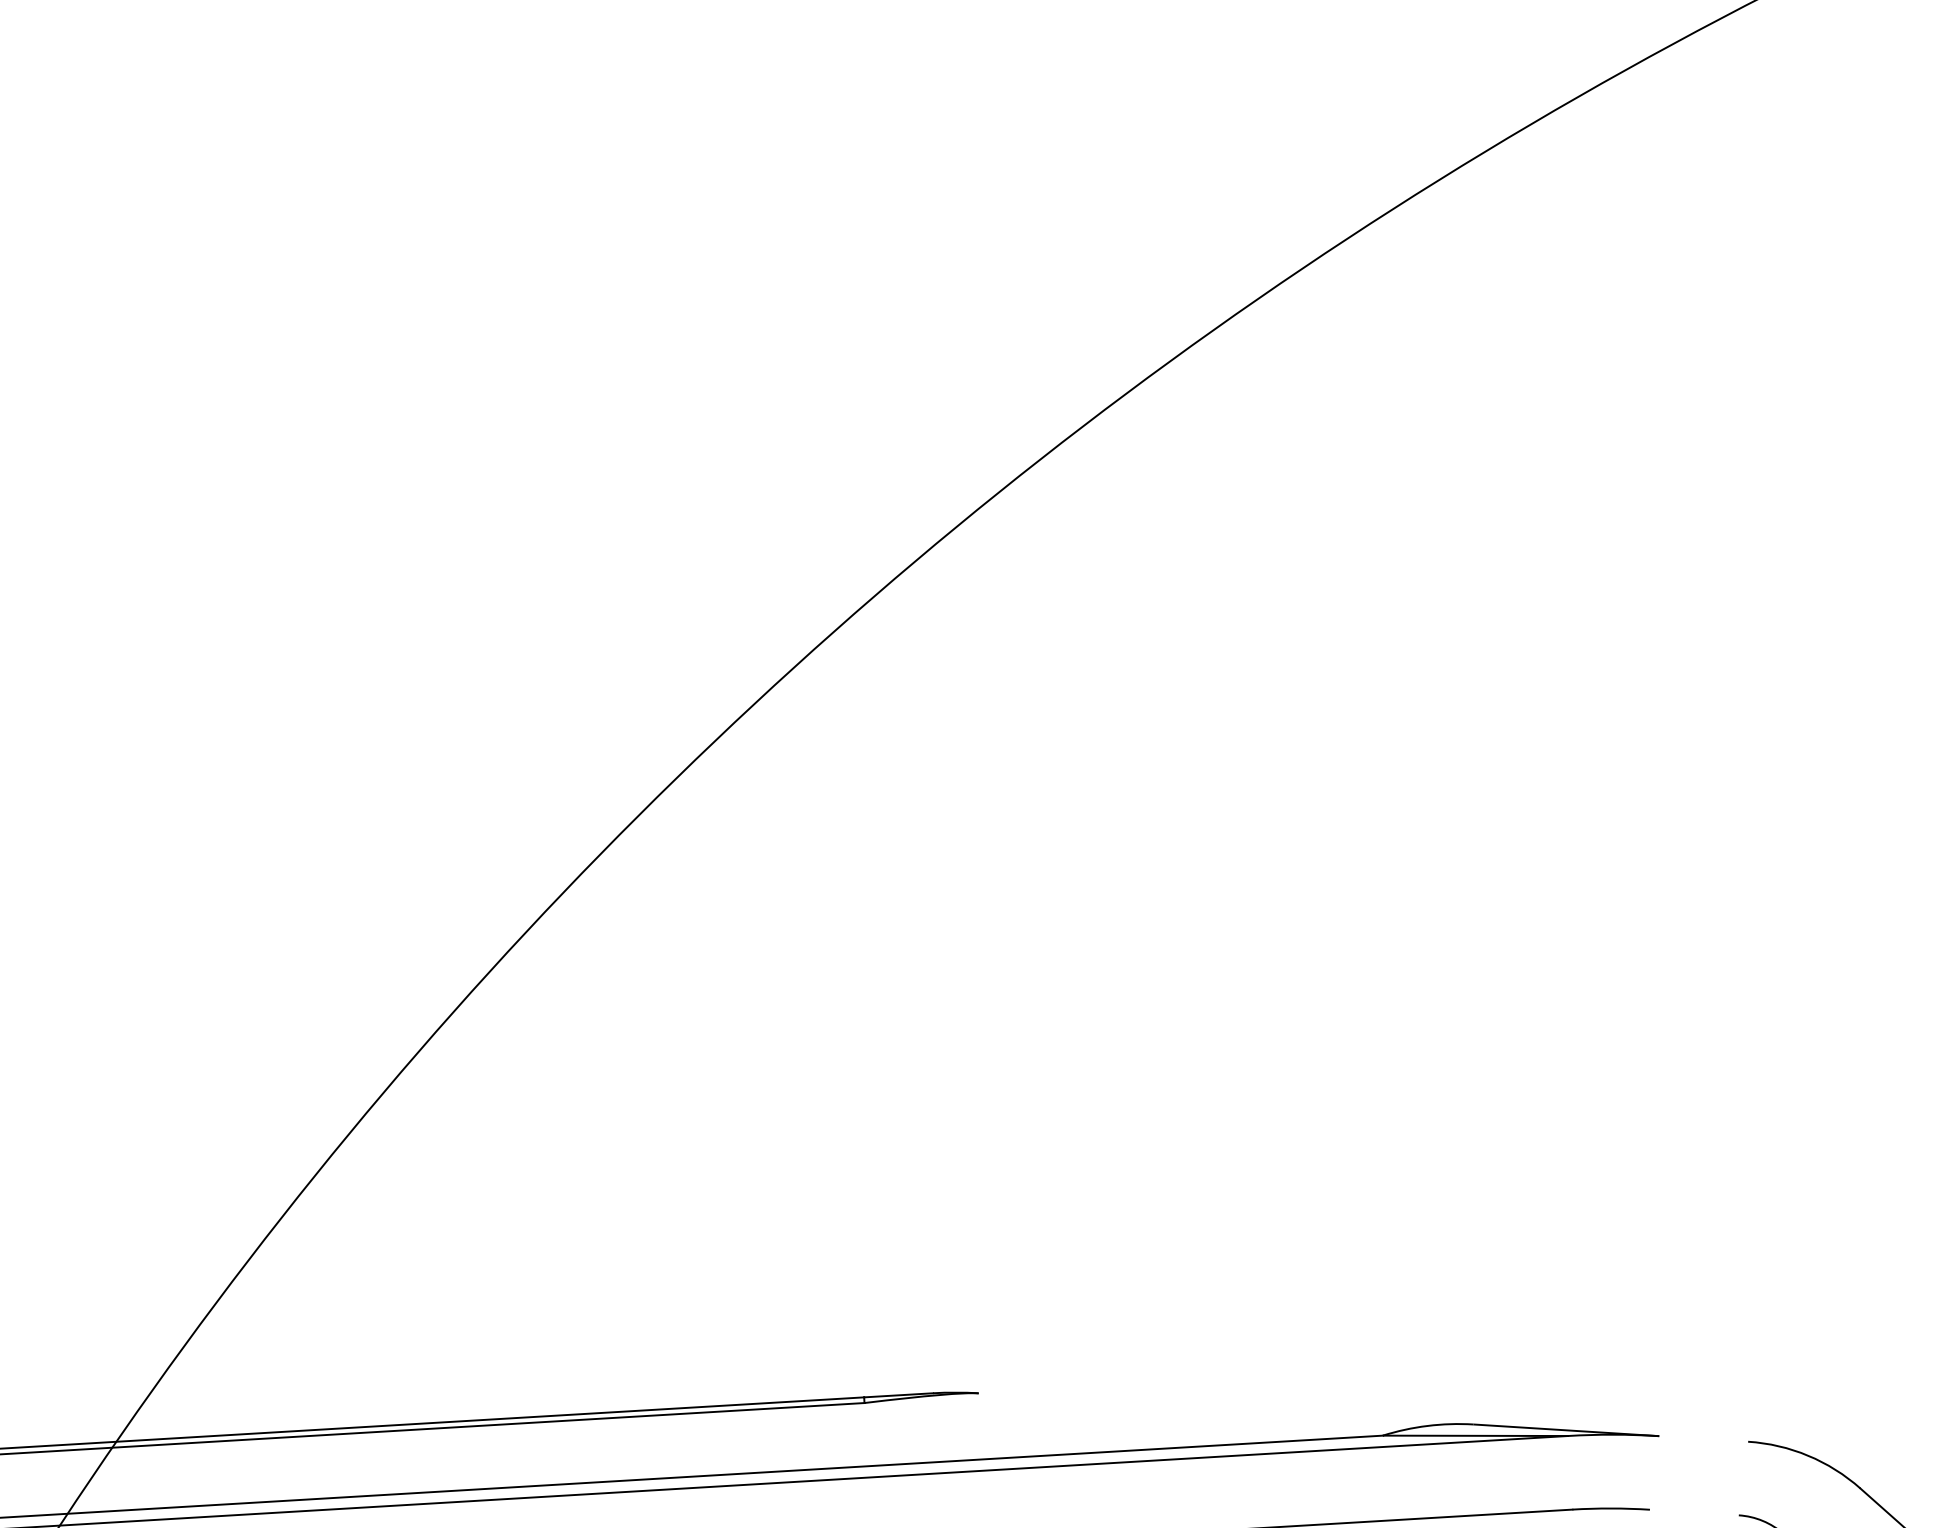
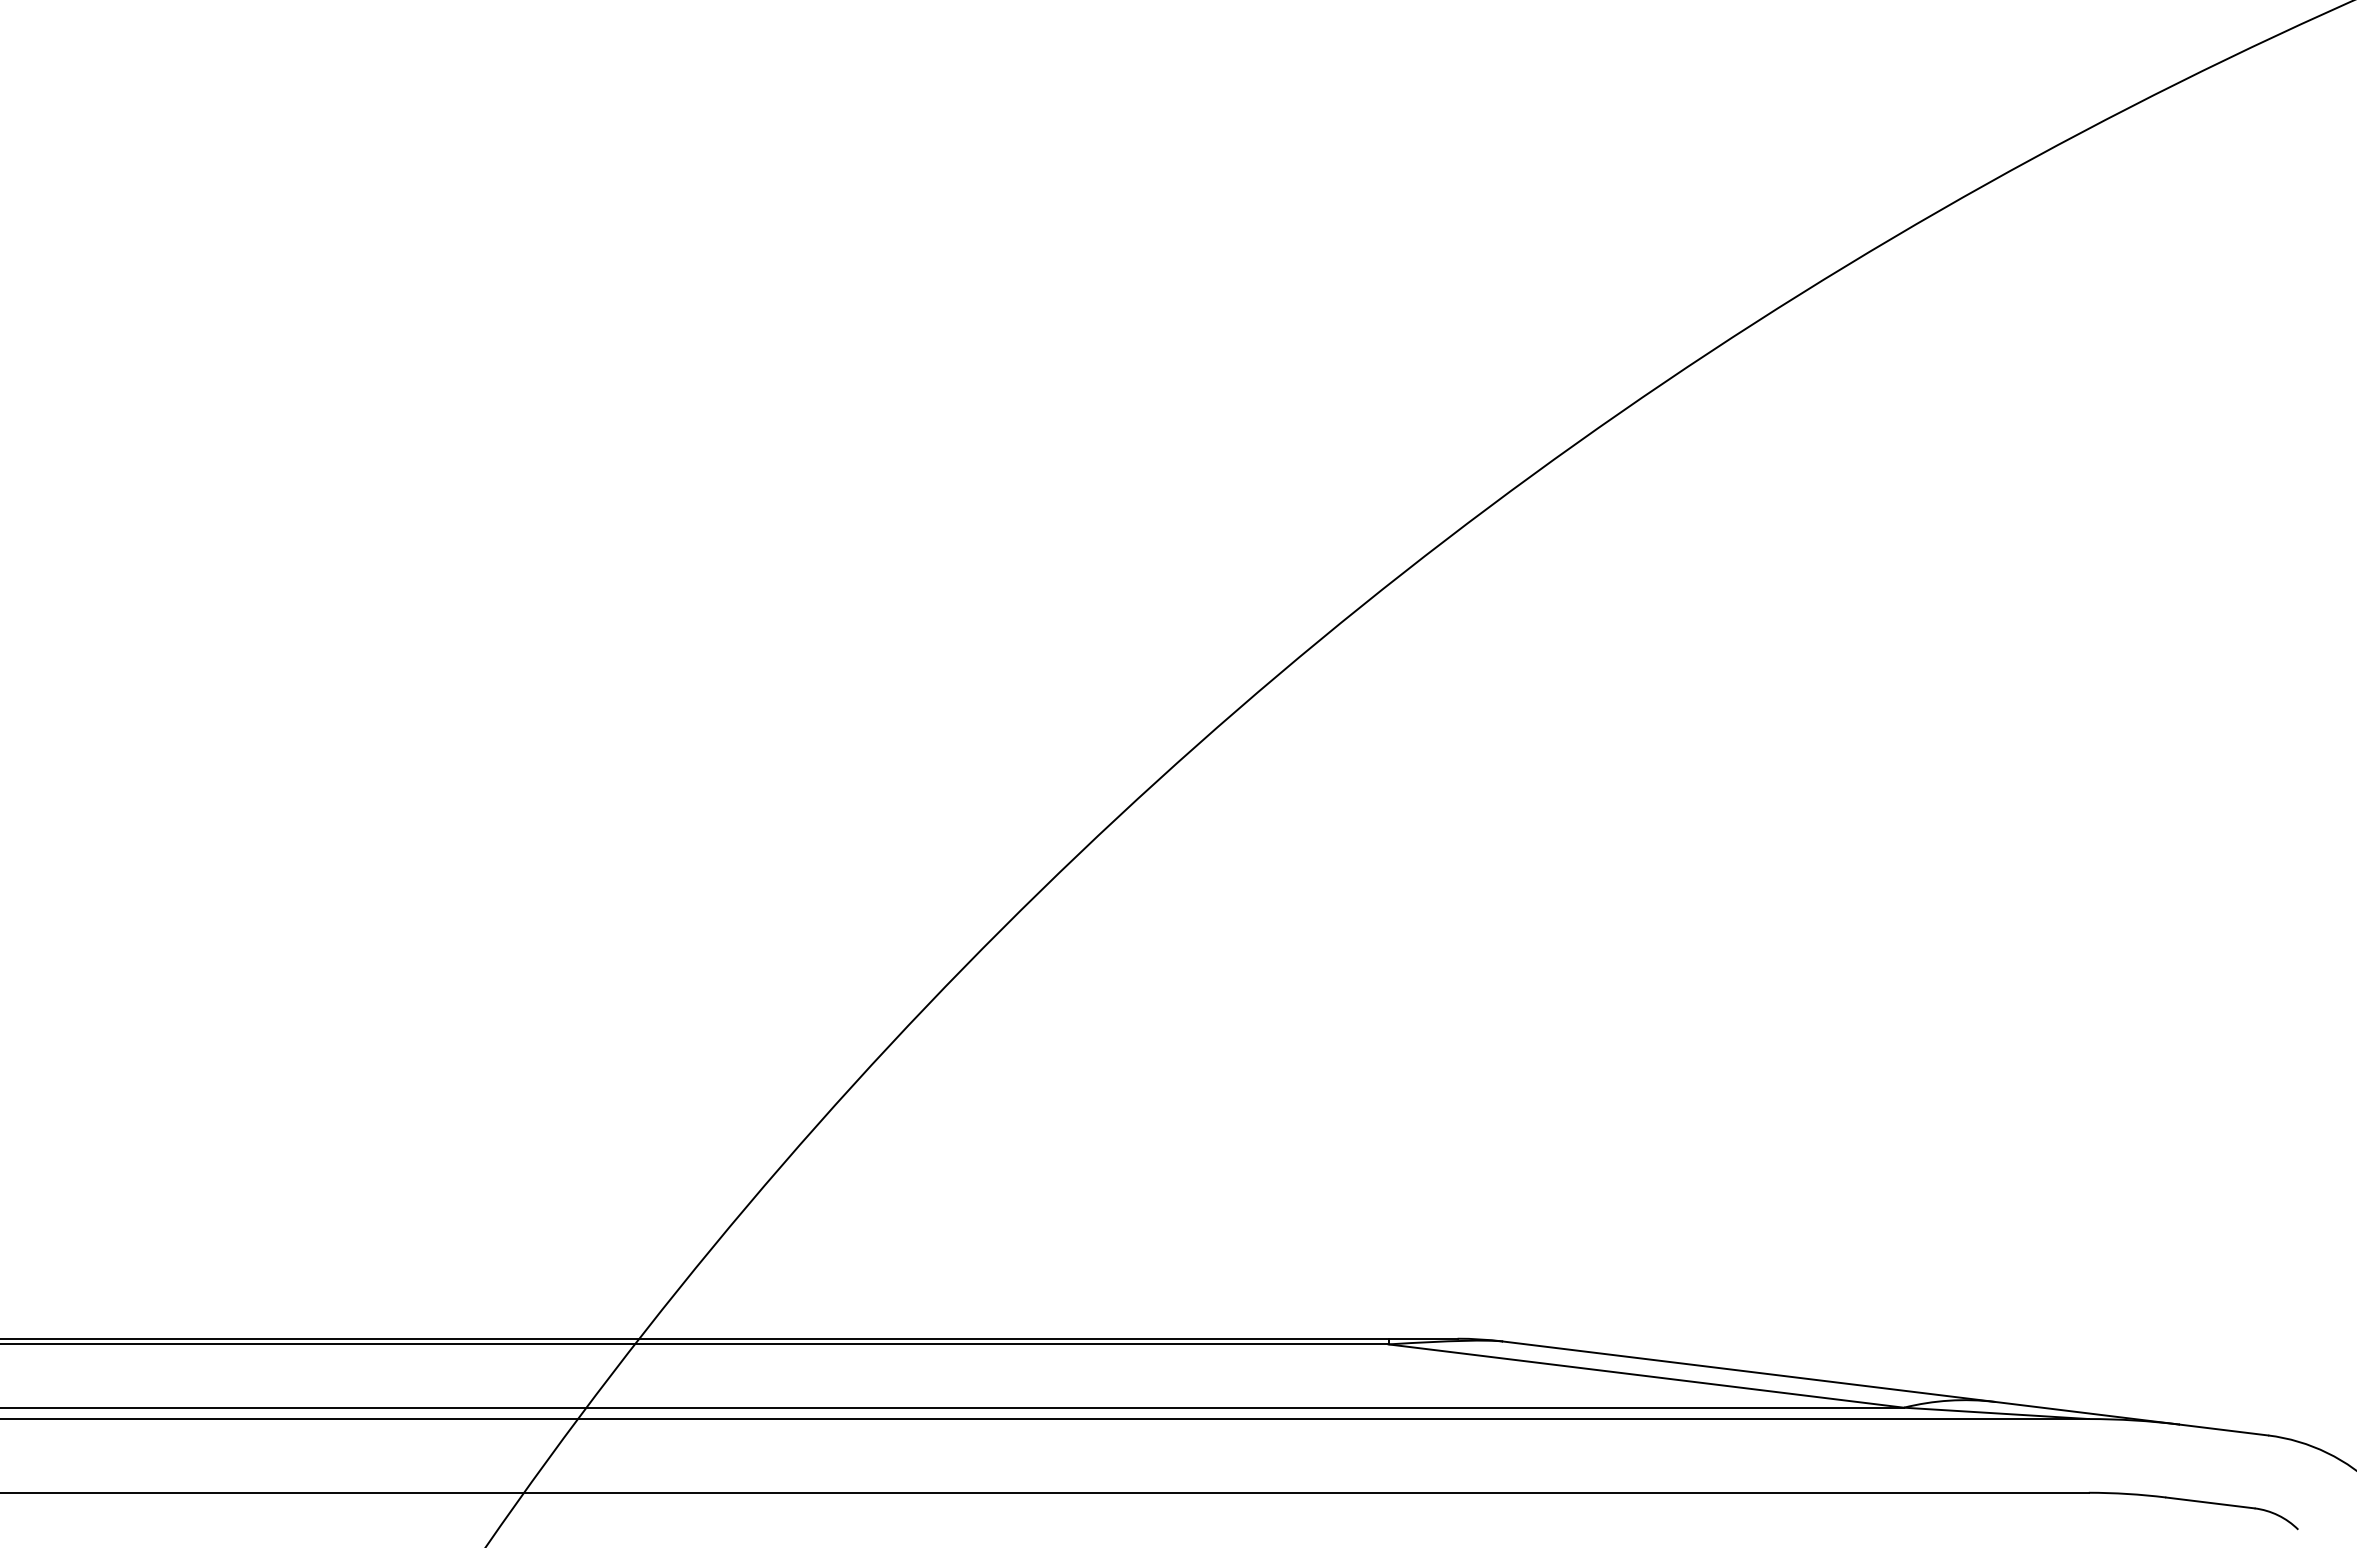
line: (1225, 1408) -> (1748, 1371), added
line: (1122, 1418) -> (1645, 1375), added
line: (1703, 1438) -> (2223, 1429), added
line: (1694, 1512) -> (2210, 1502), added

